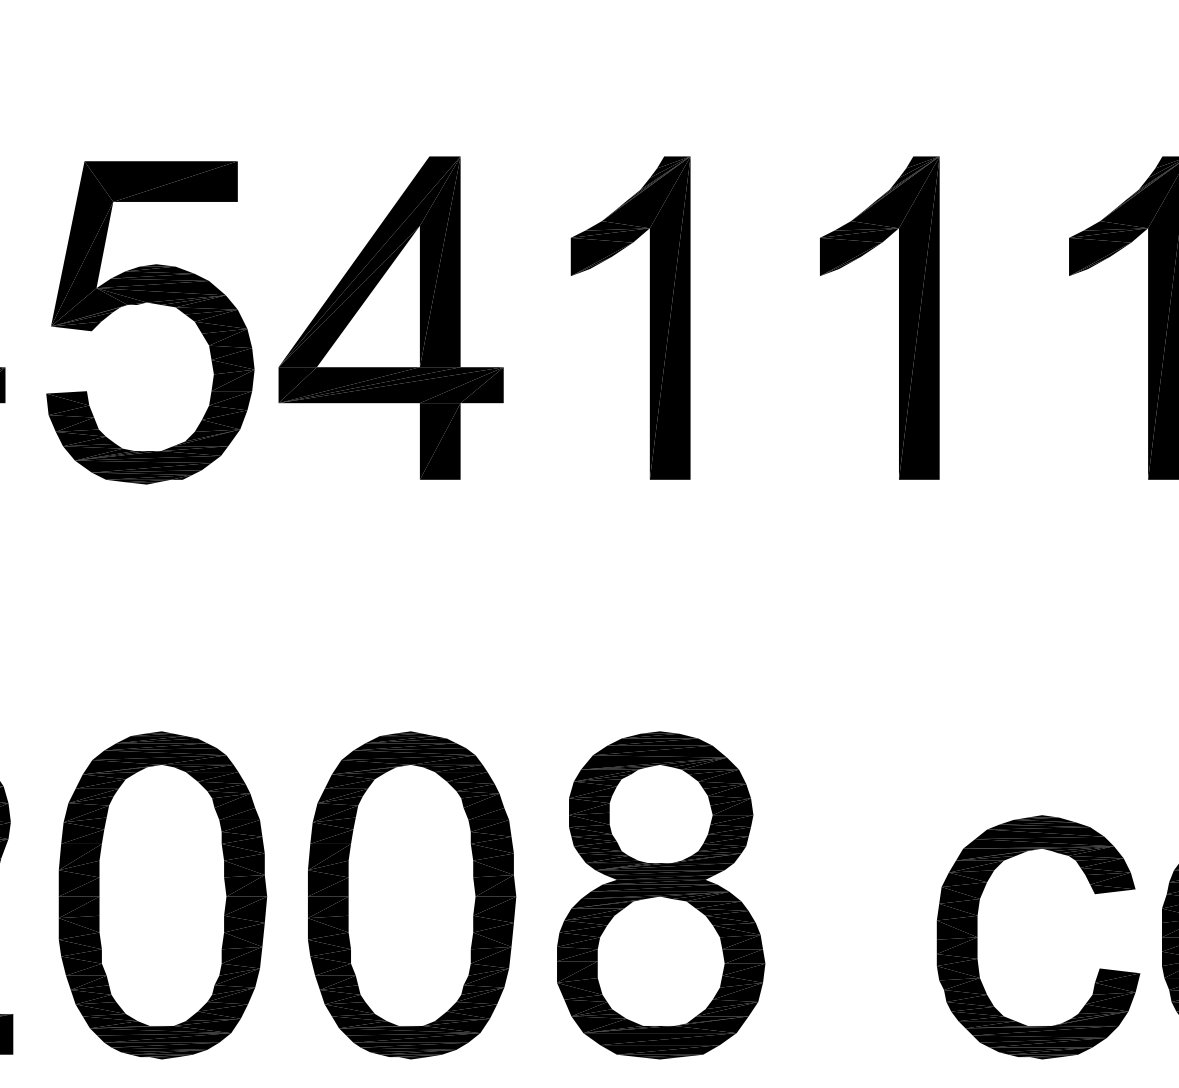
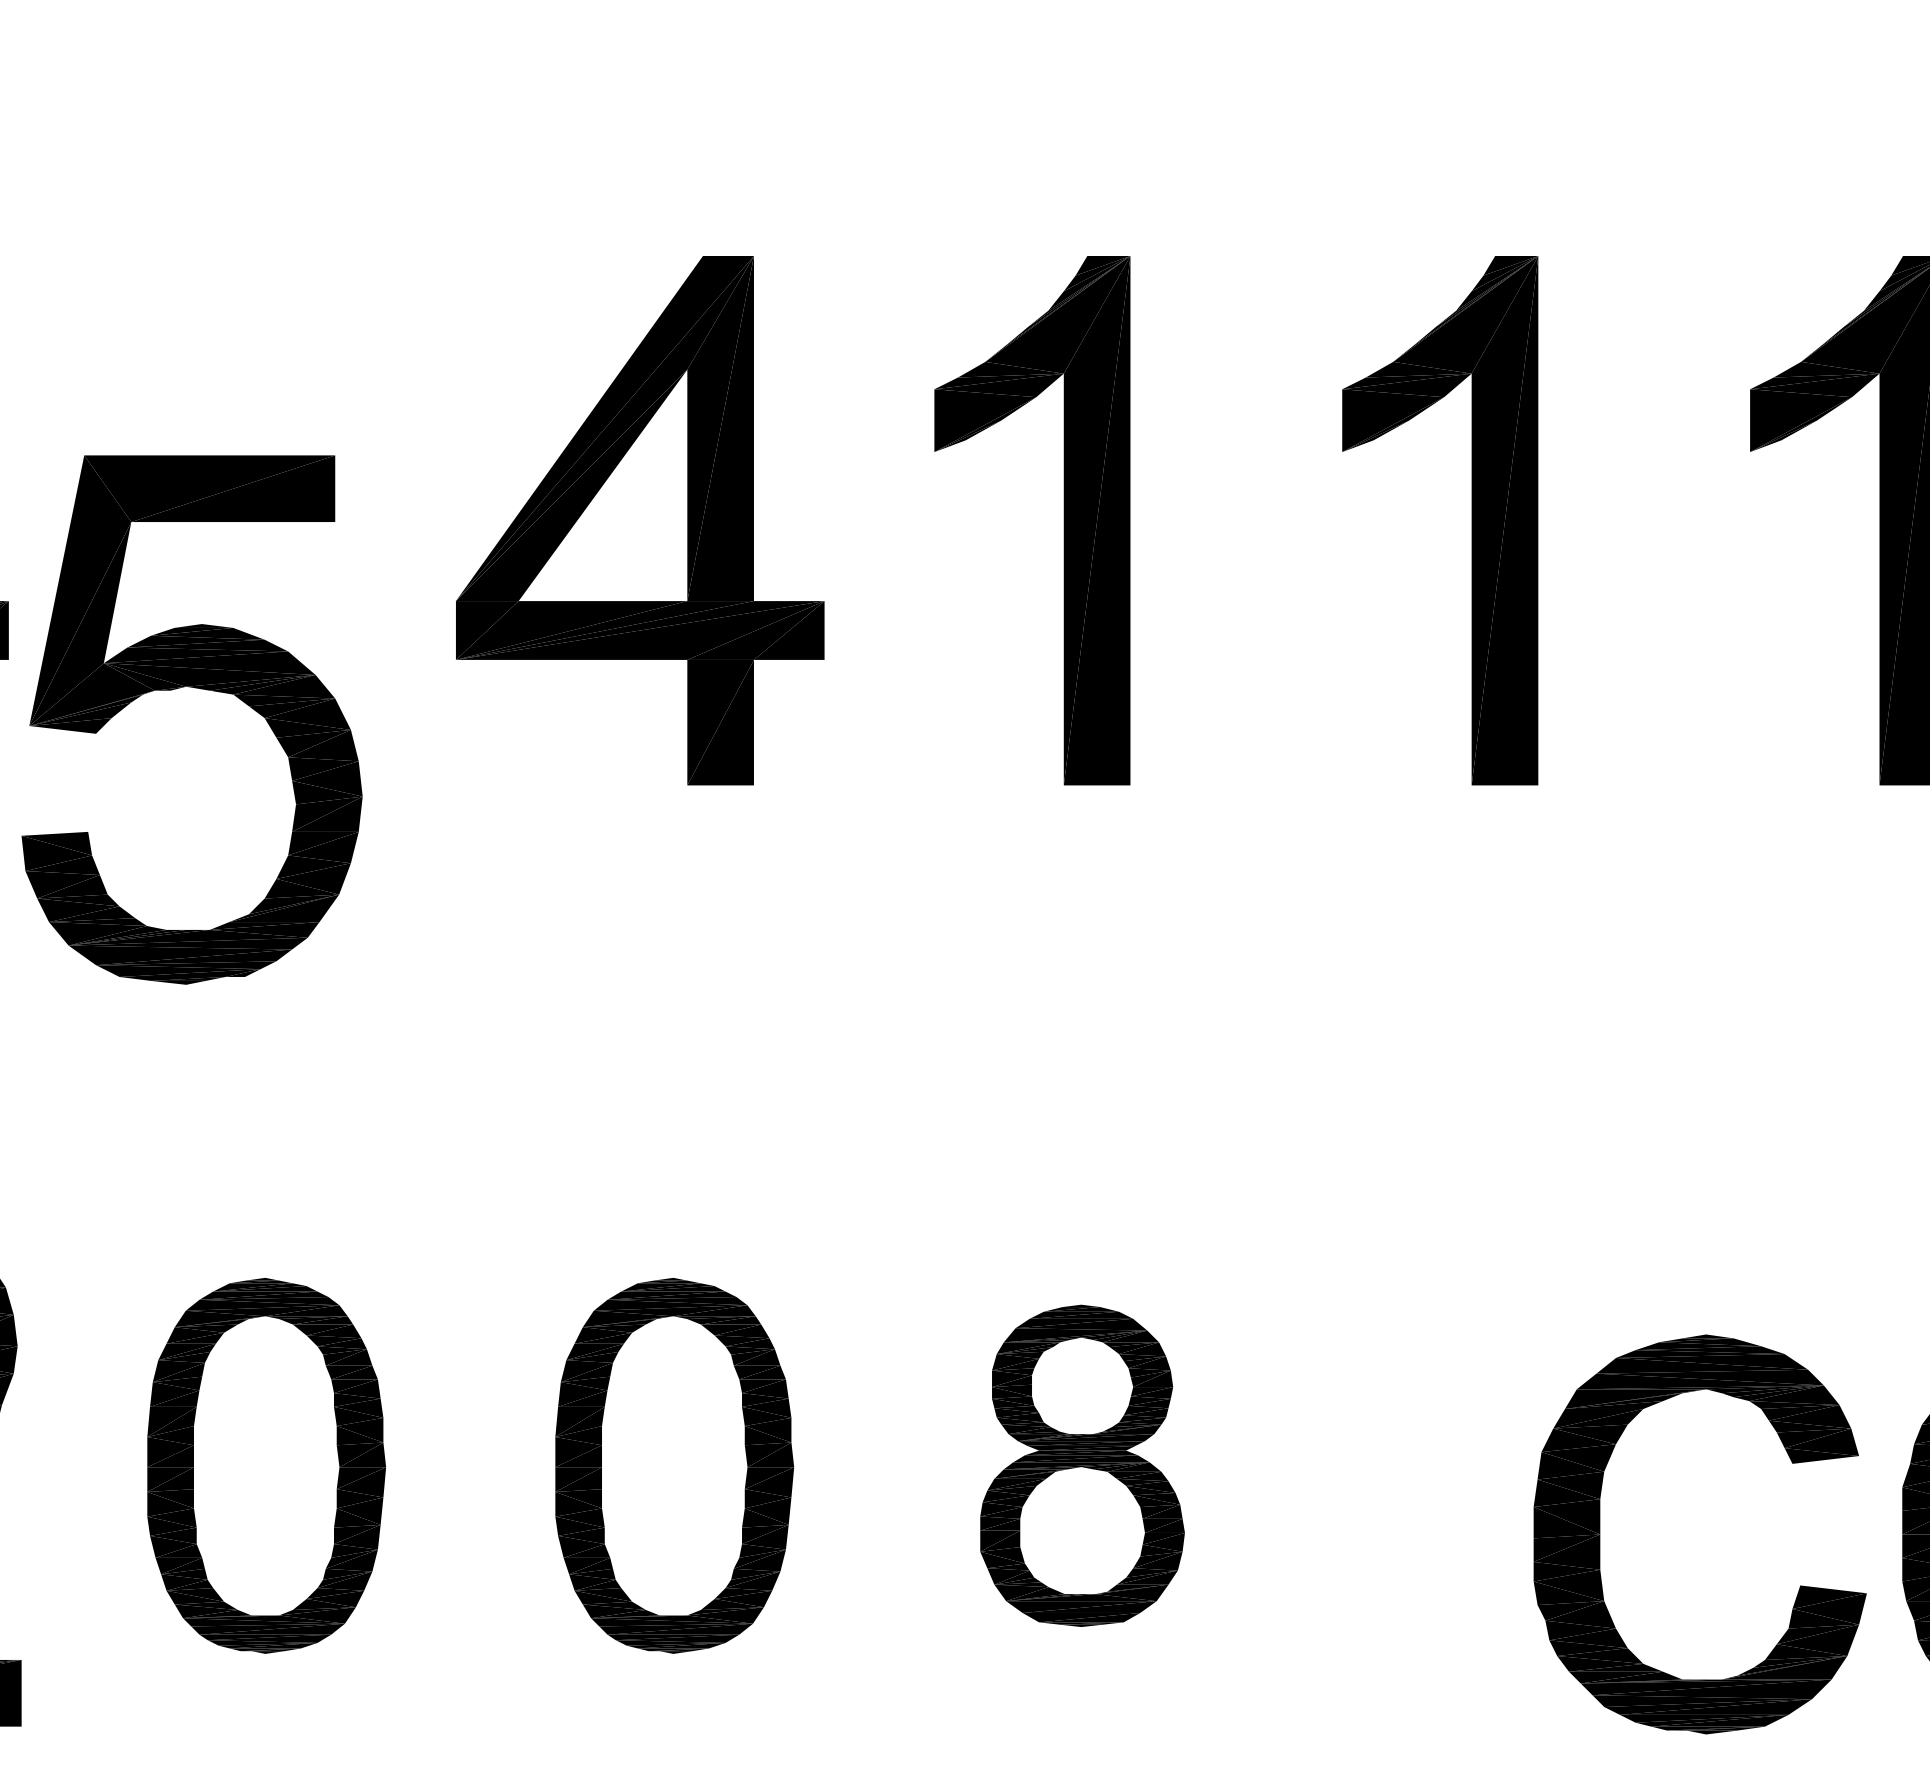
part: (156, 304) -> (202, 689), moved
part: (162, 895) -> (265, 1465), size x0.7
part: (412, 895) -> (675, 1465), size x0.7
part: (661, 895) -> (1082, 1465), size x0.6

